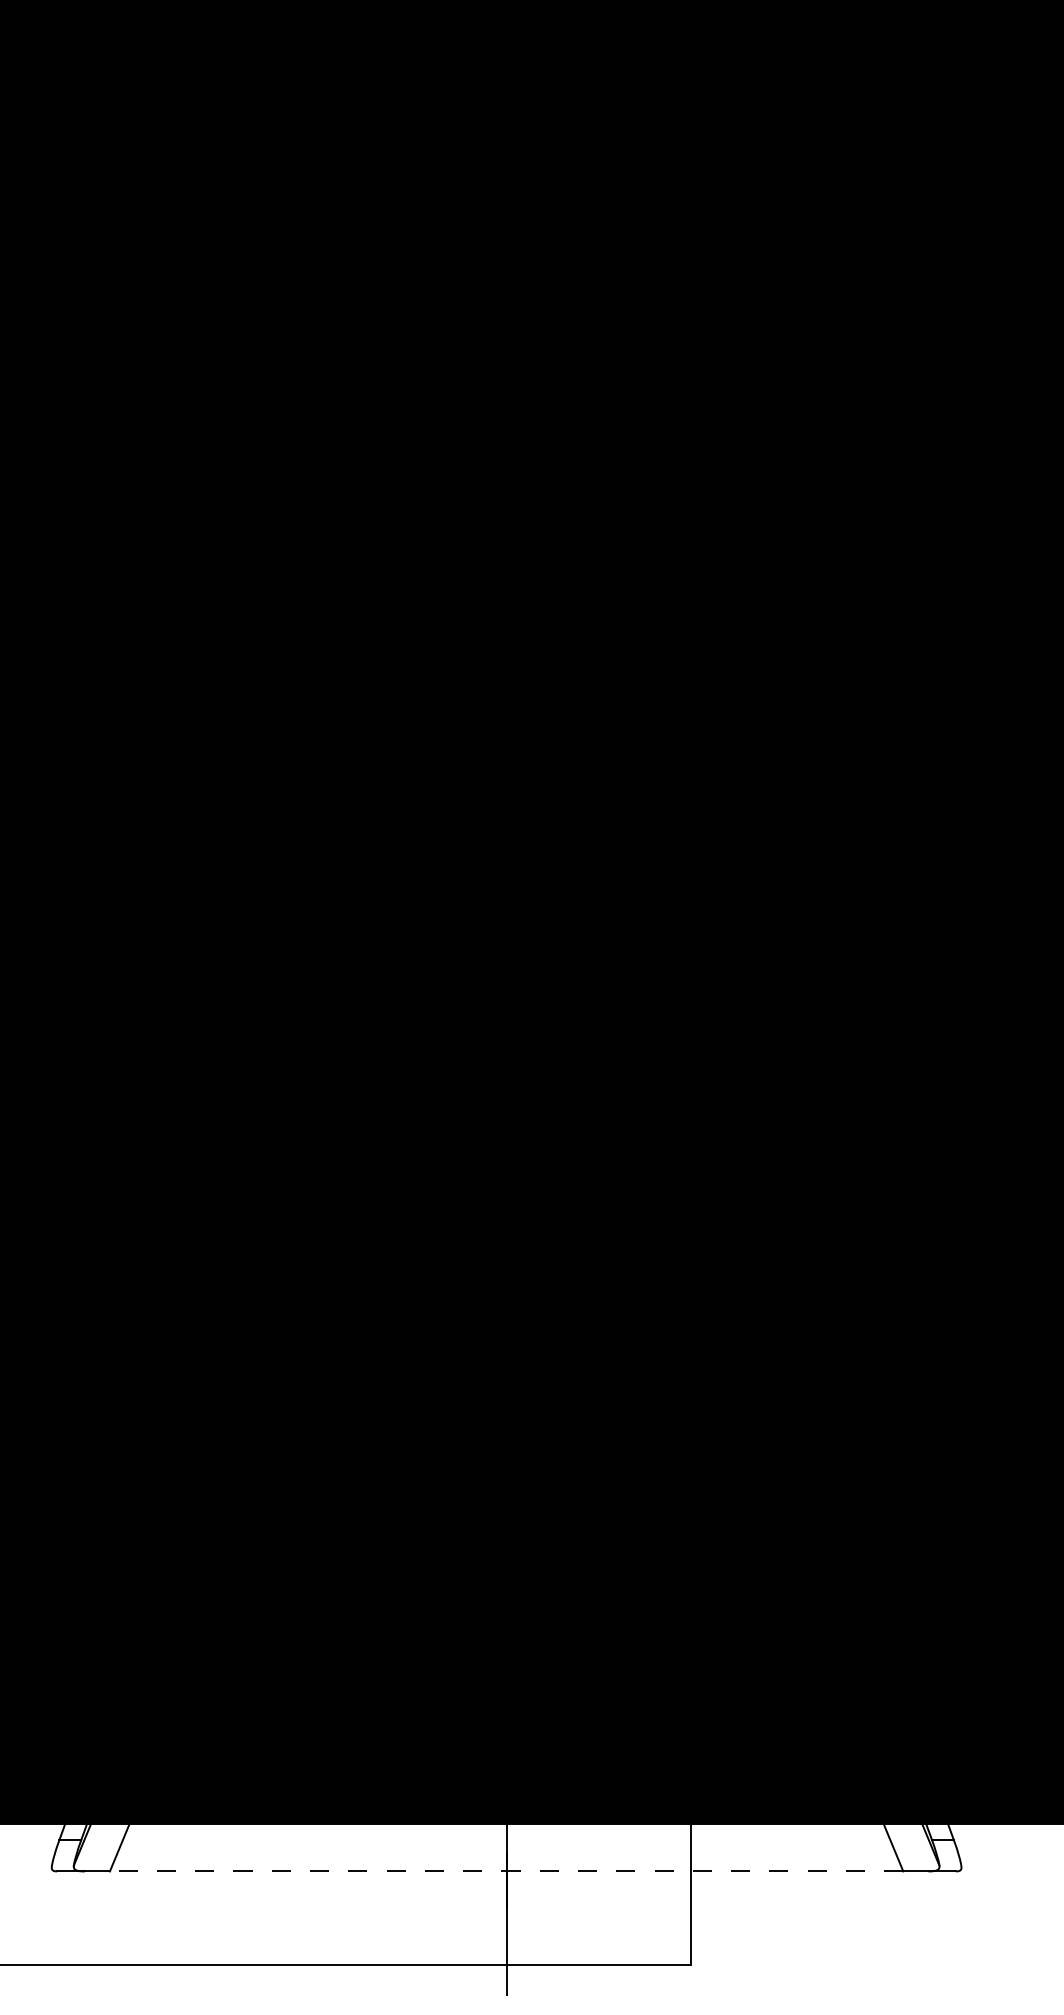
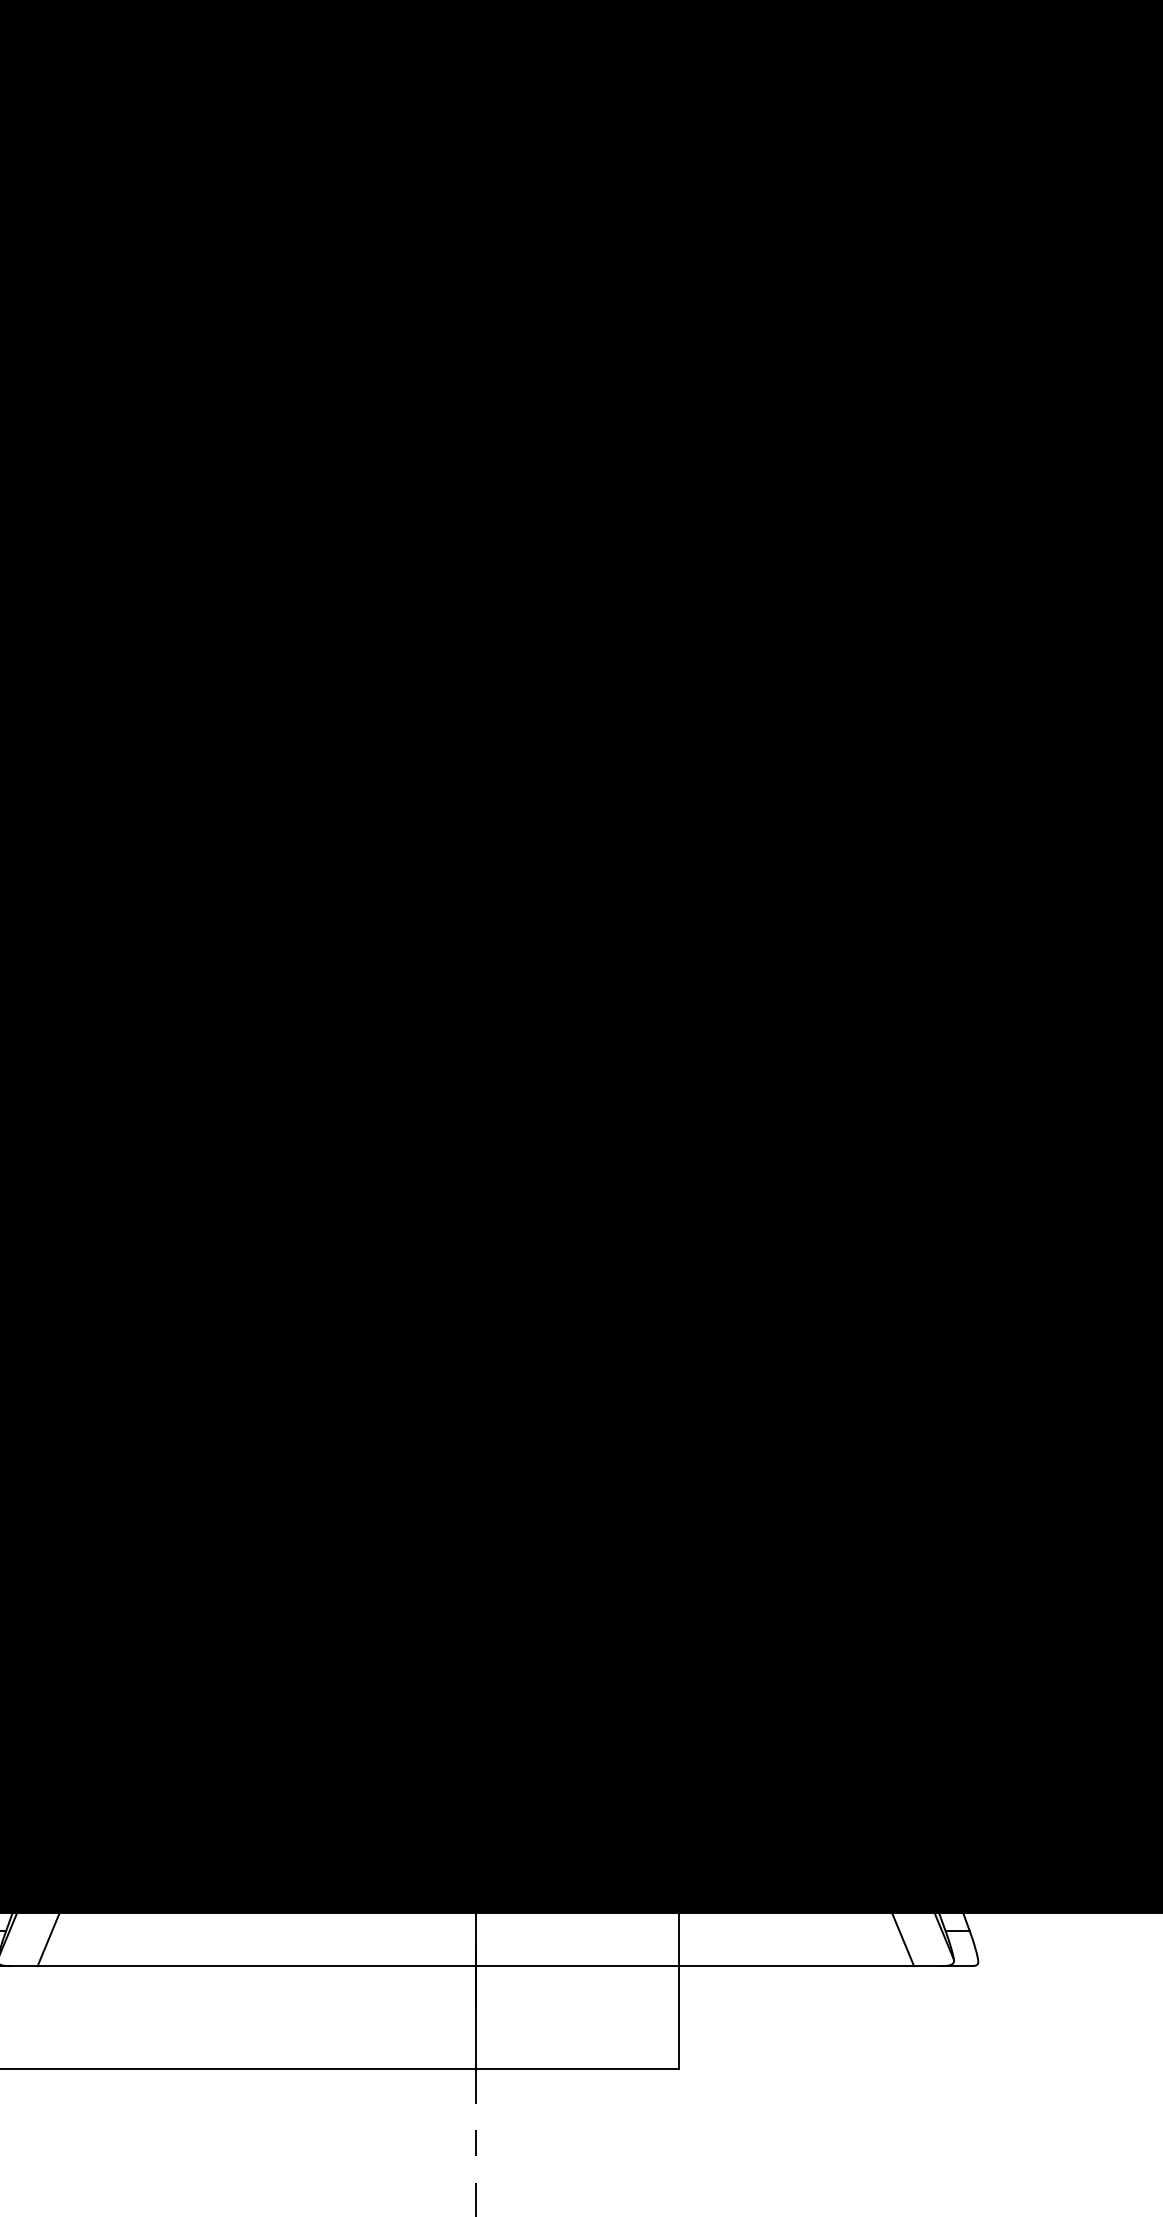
line: (506, 1871) -> (475, 1966), dashed -> solid

